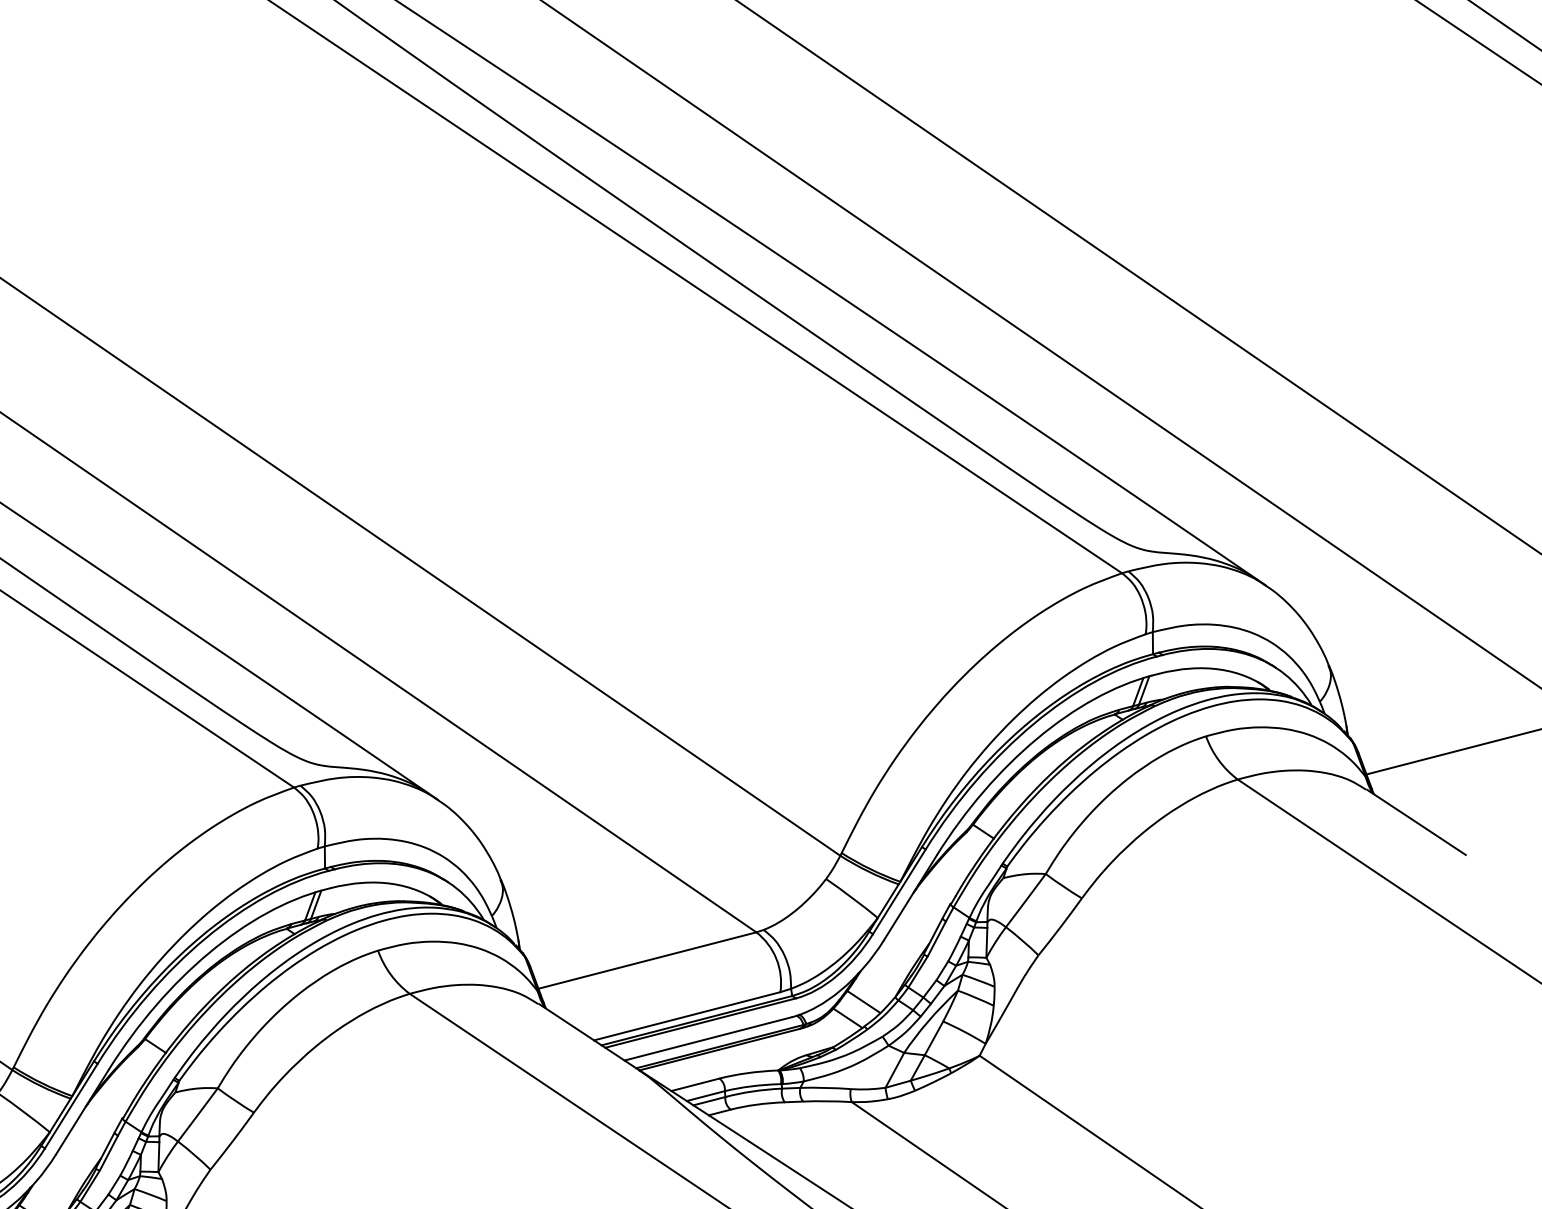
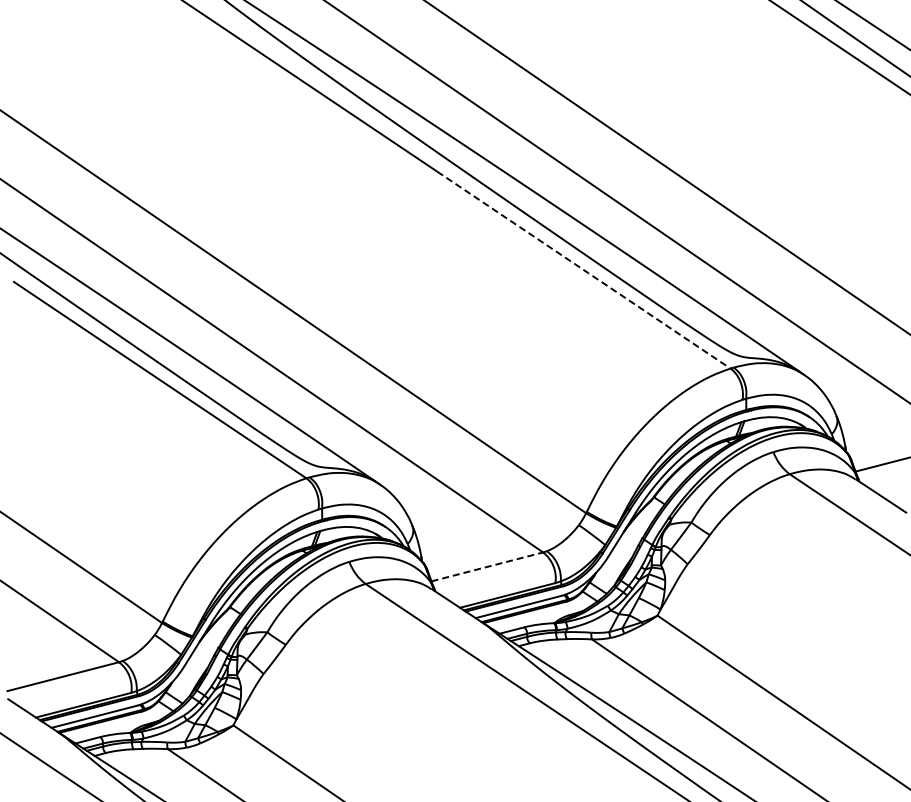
line: (837, 381) -> (584, 270), solid -> dashed
line: (647, 959) -> (487, 566), solid -> dashed

